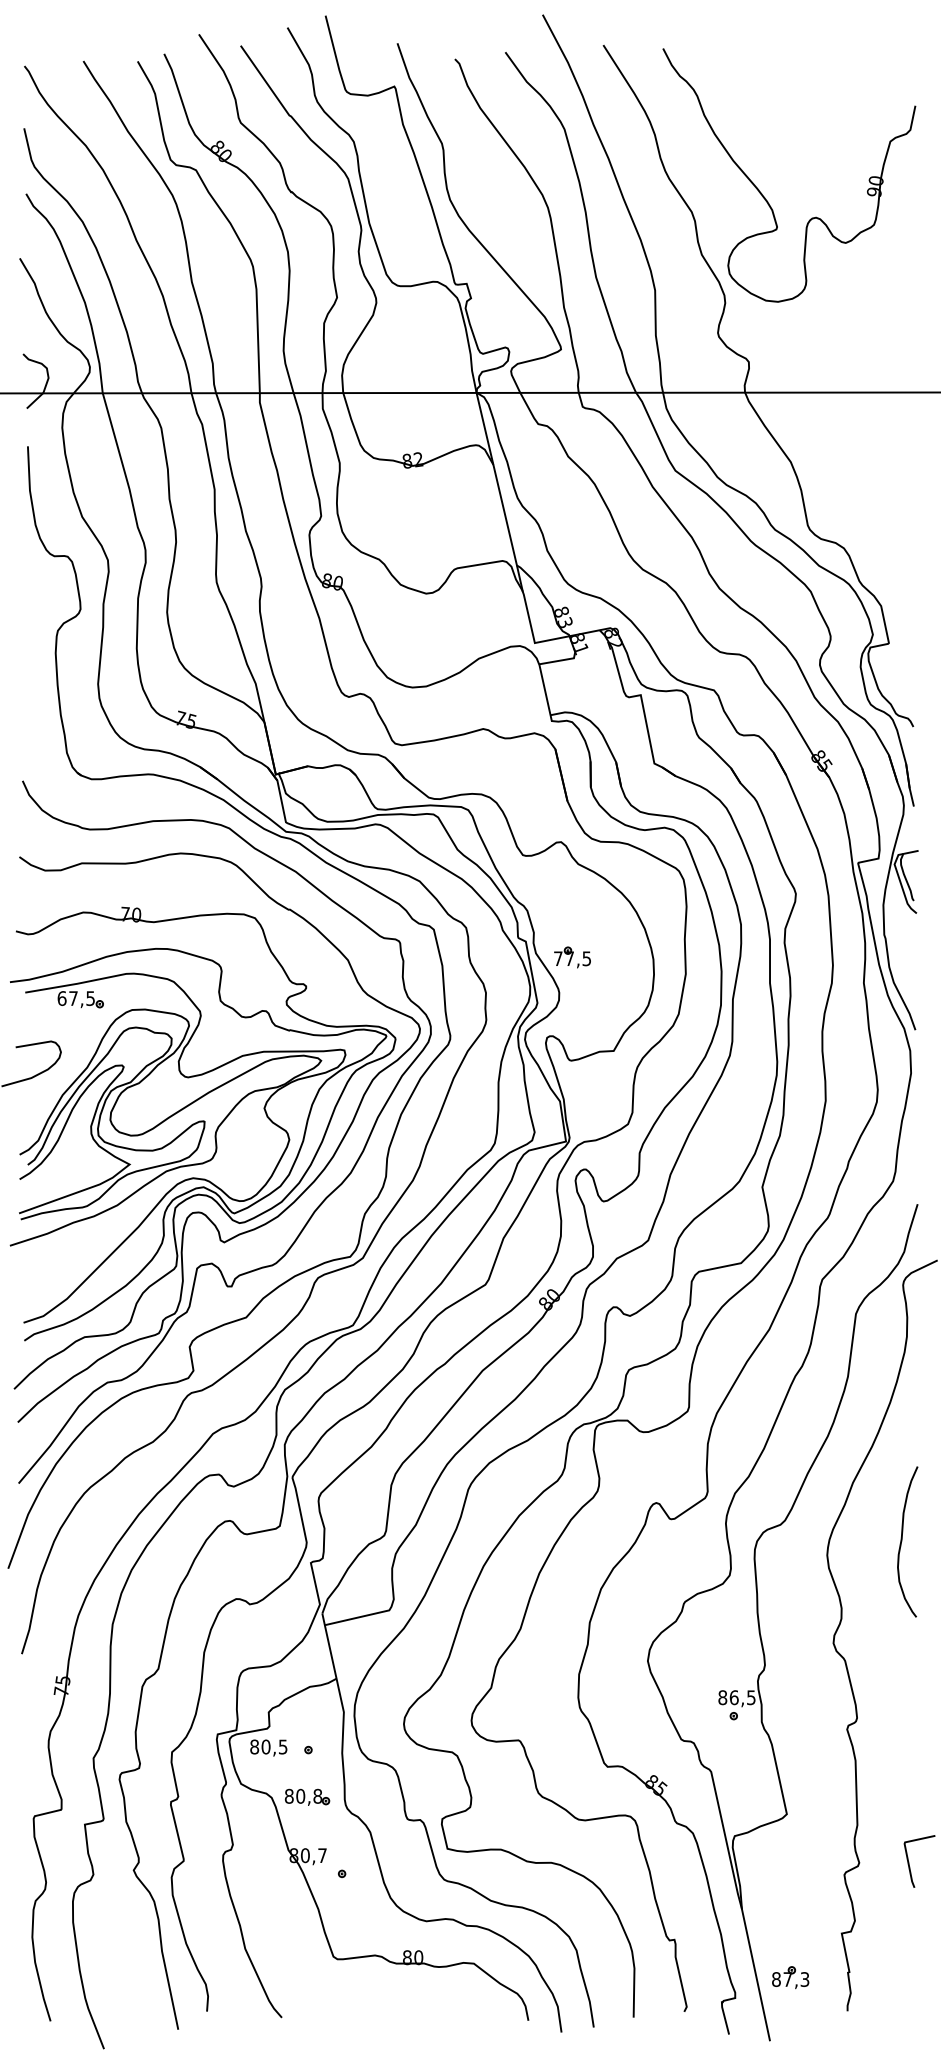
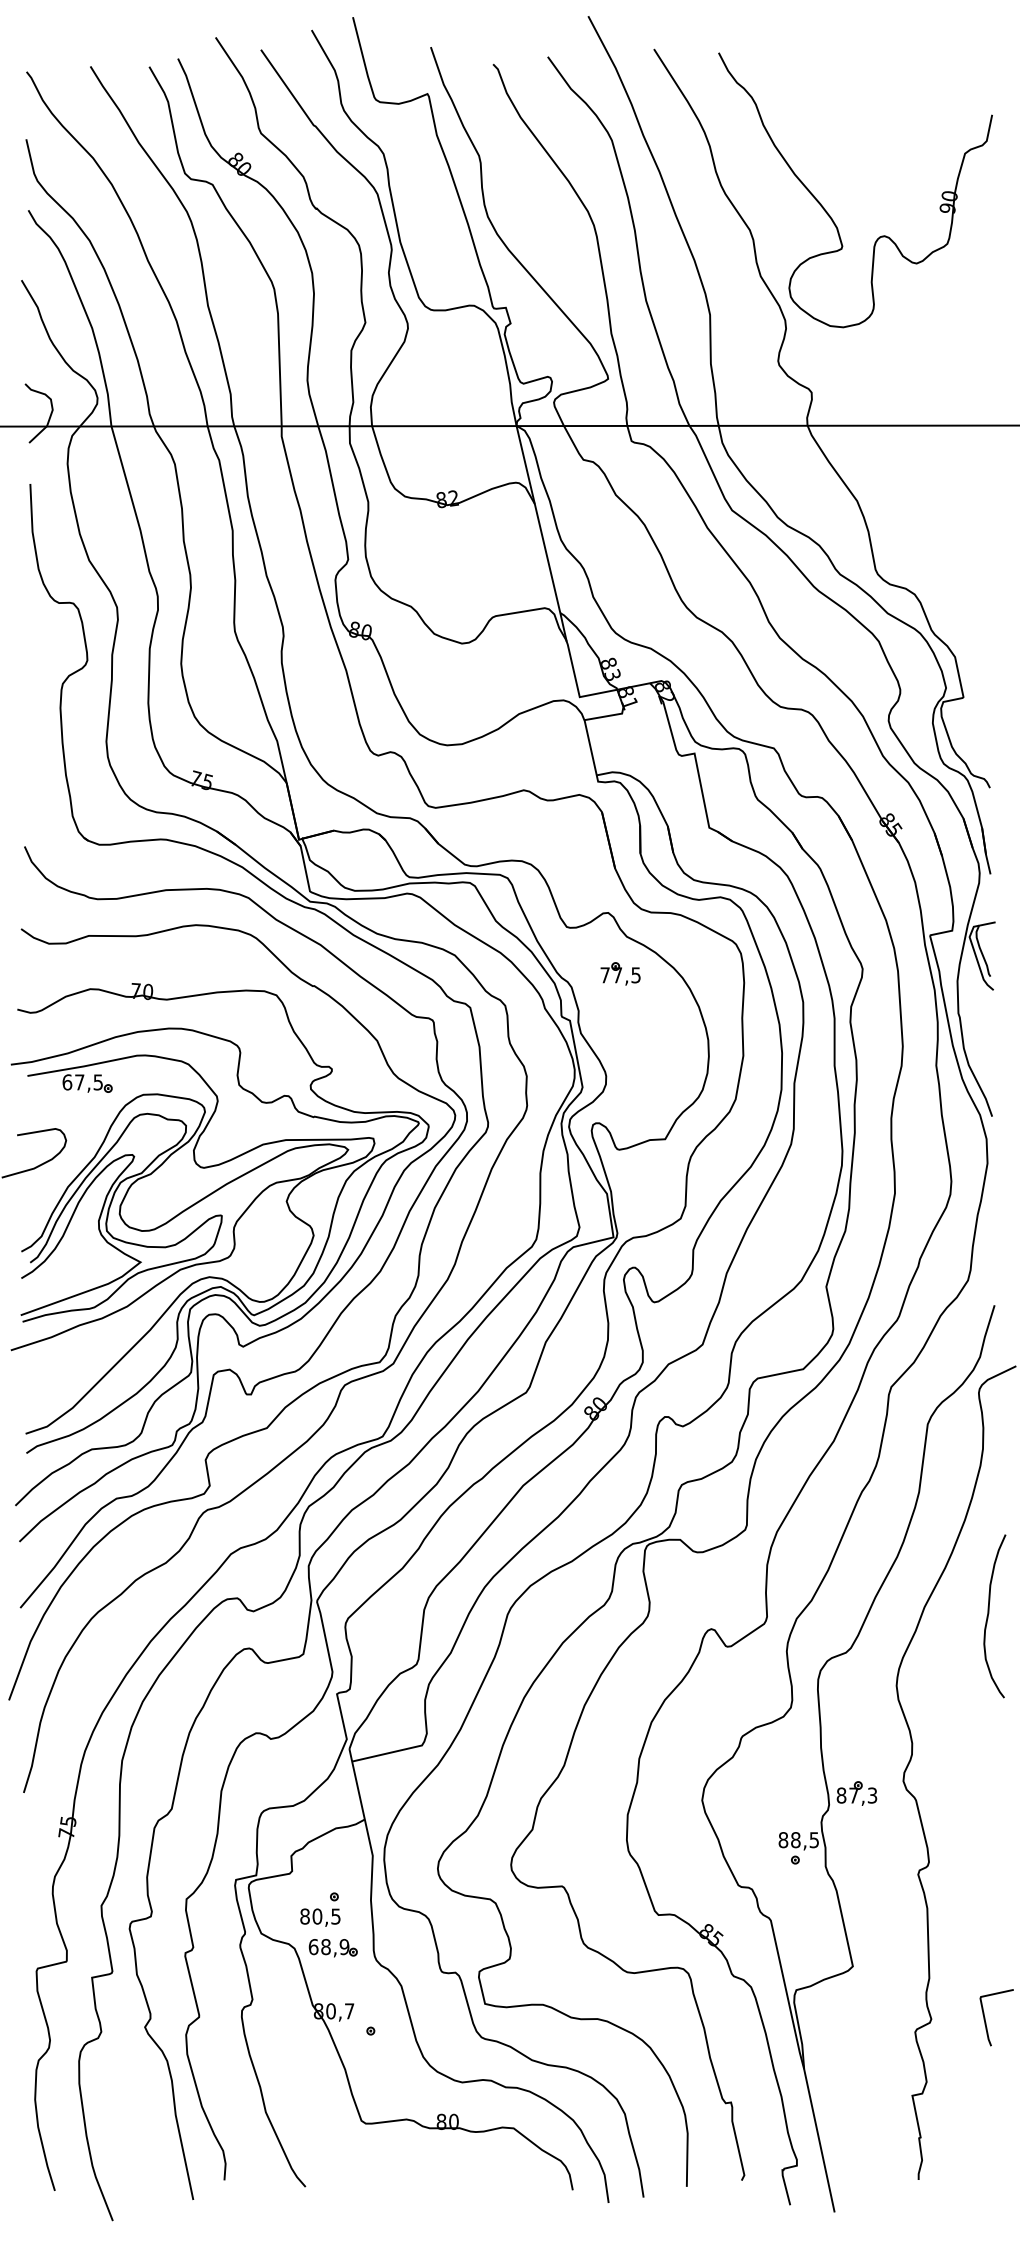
part: (572, 957) -> (620, 973), moved
curve: (902, 1539) -> (989, 1613), moved
text: (733, 1698) -> (795, 1840), 86,5 -> 88,5
text: (268, 1747) -> (320, 1917), moved
text: (303, 1796) -> (328, 1947), 80,8 -> 68,9
part: (790, 1977) -> (856, 1793), moved

